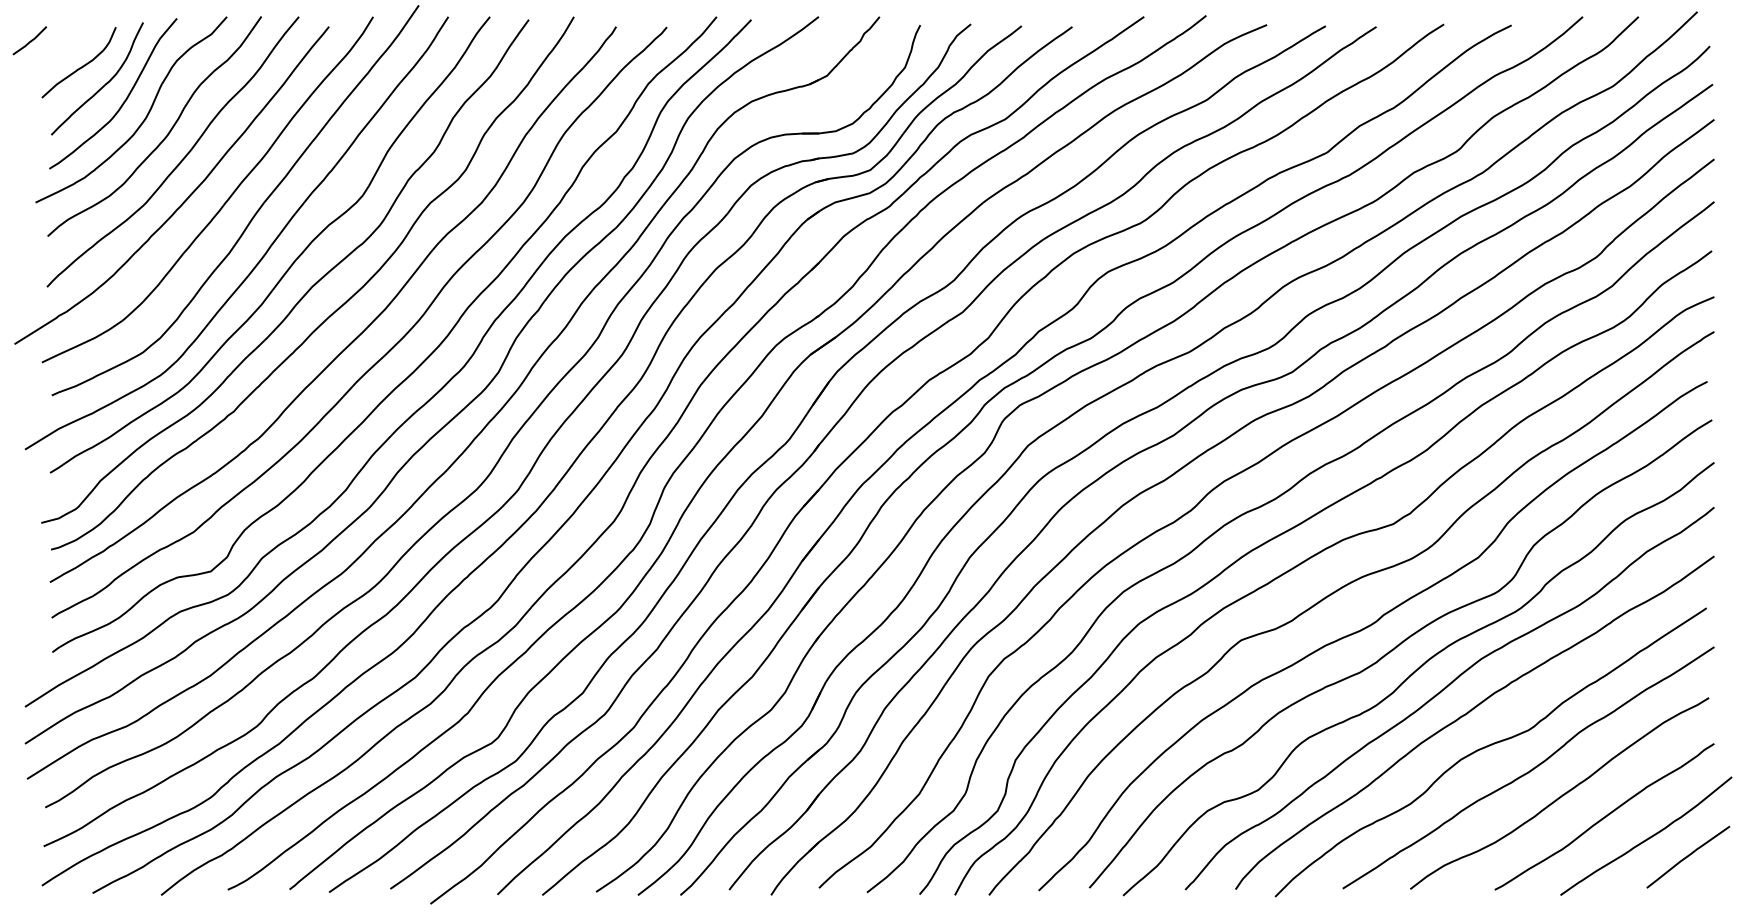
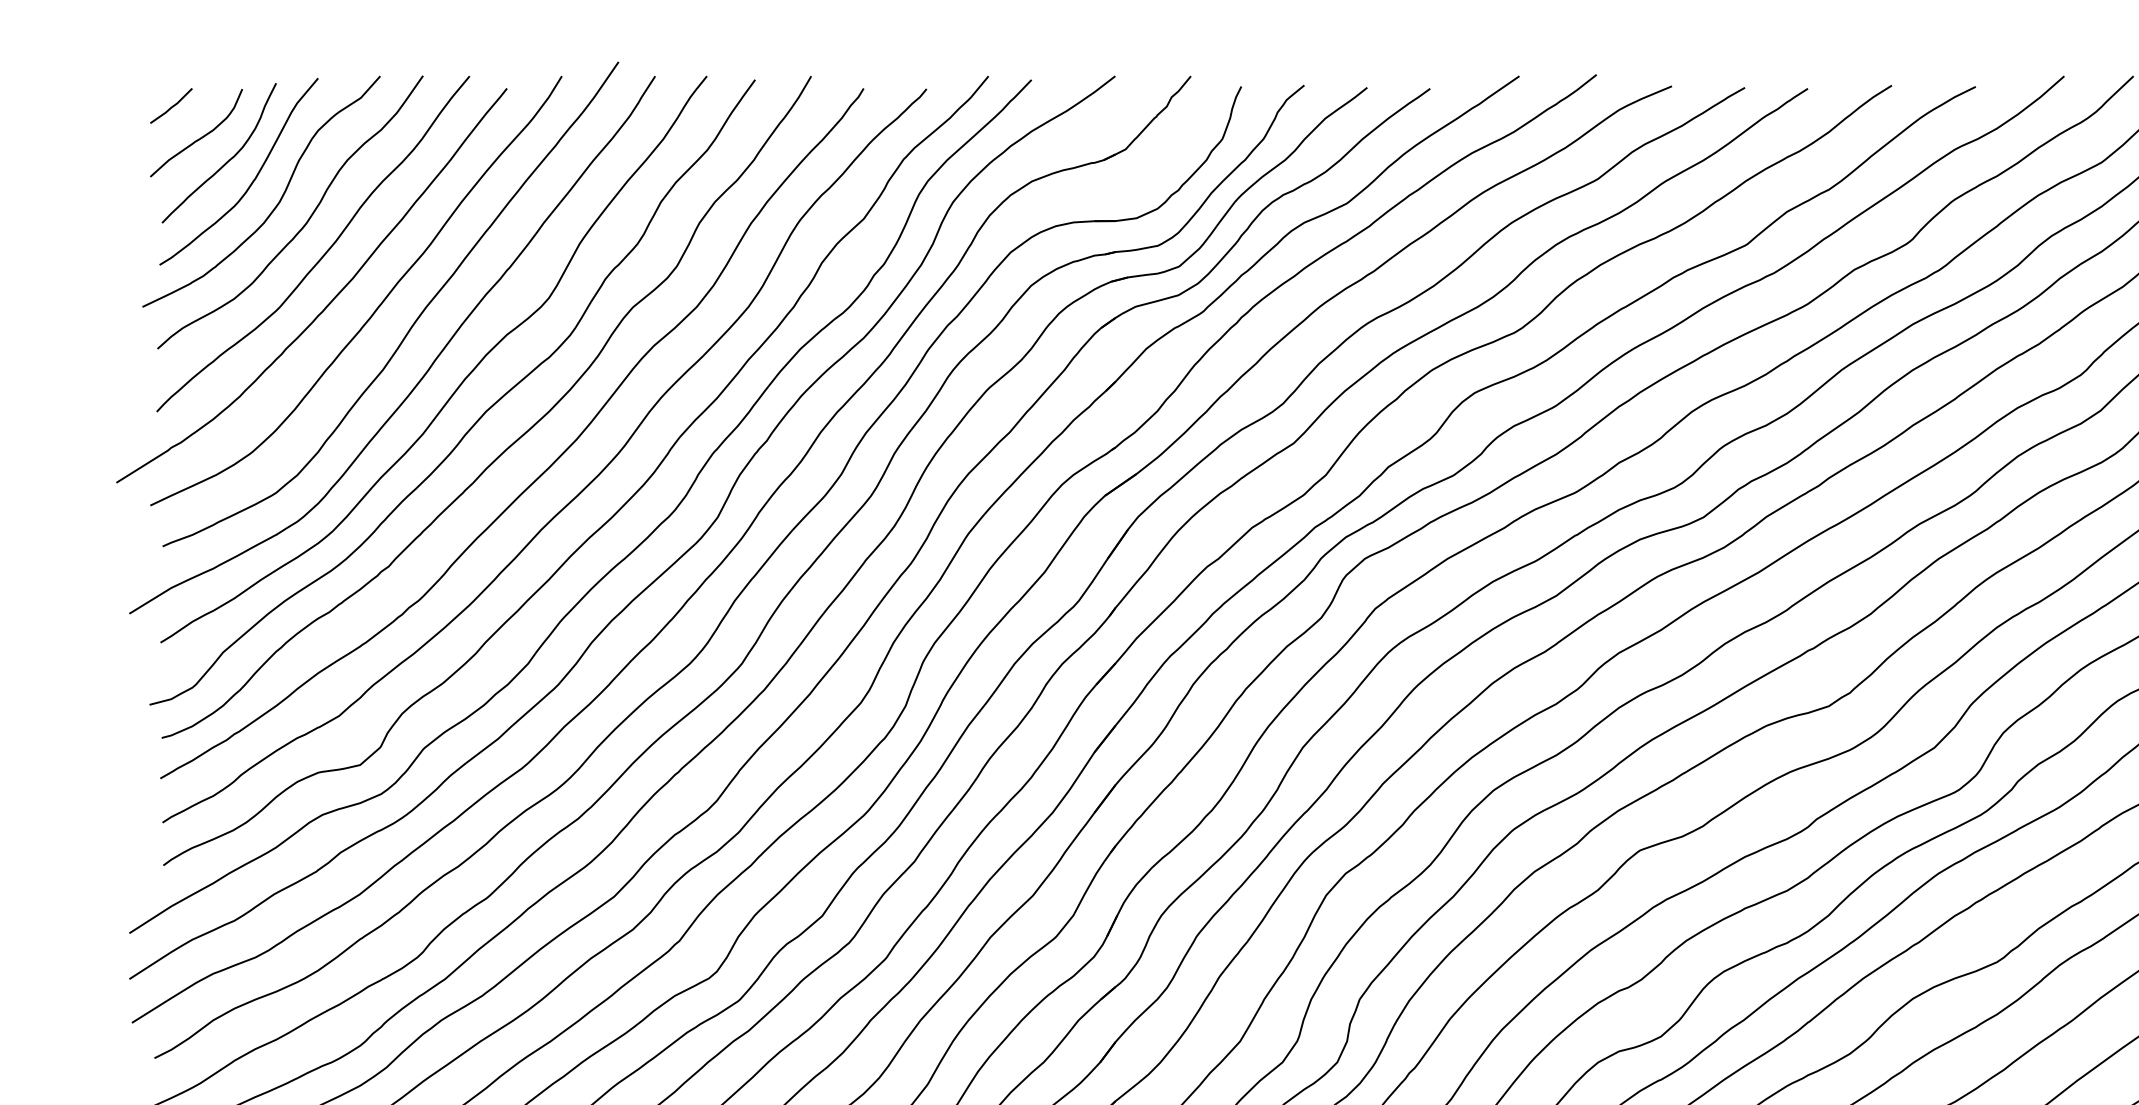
line: (30, 40) -> (172, 105), moved

